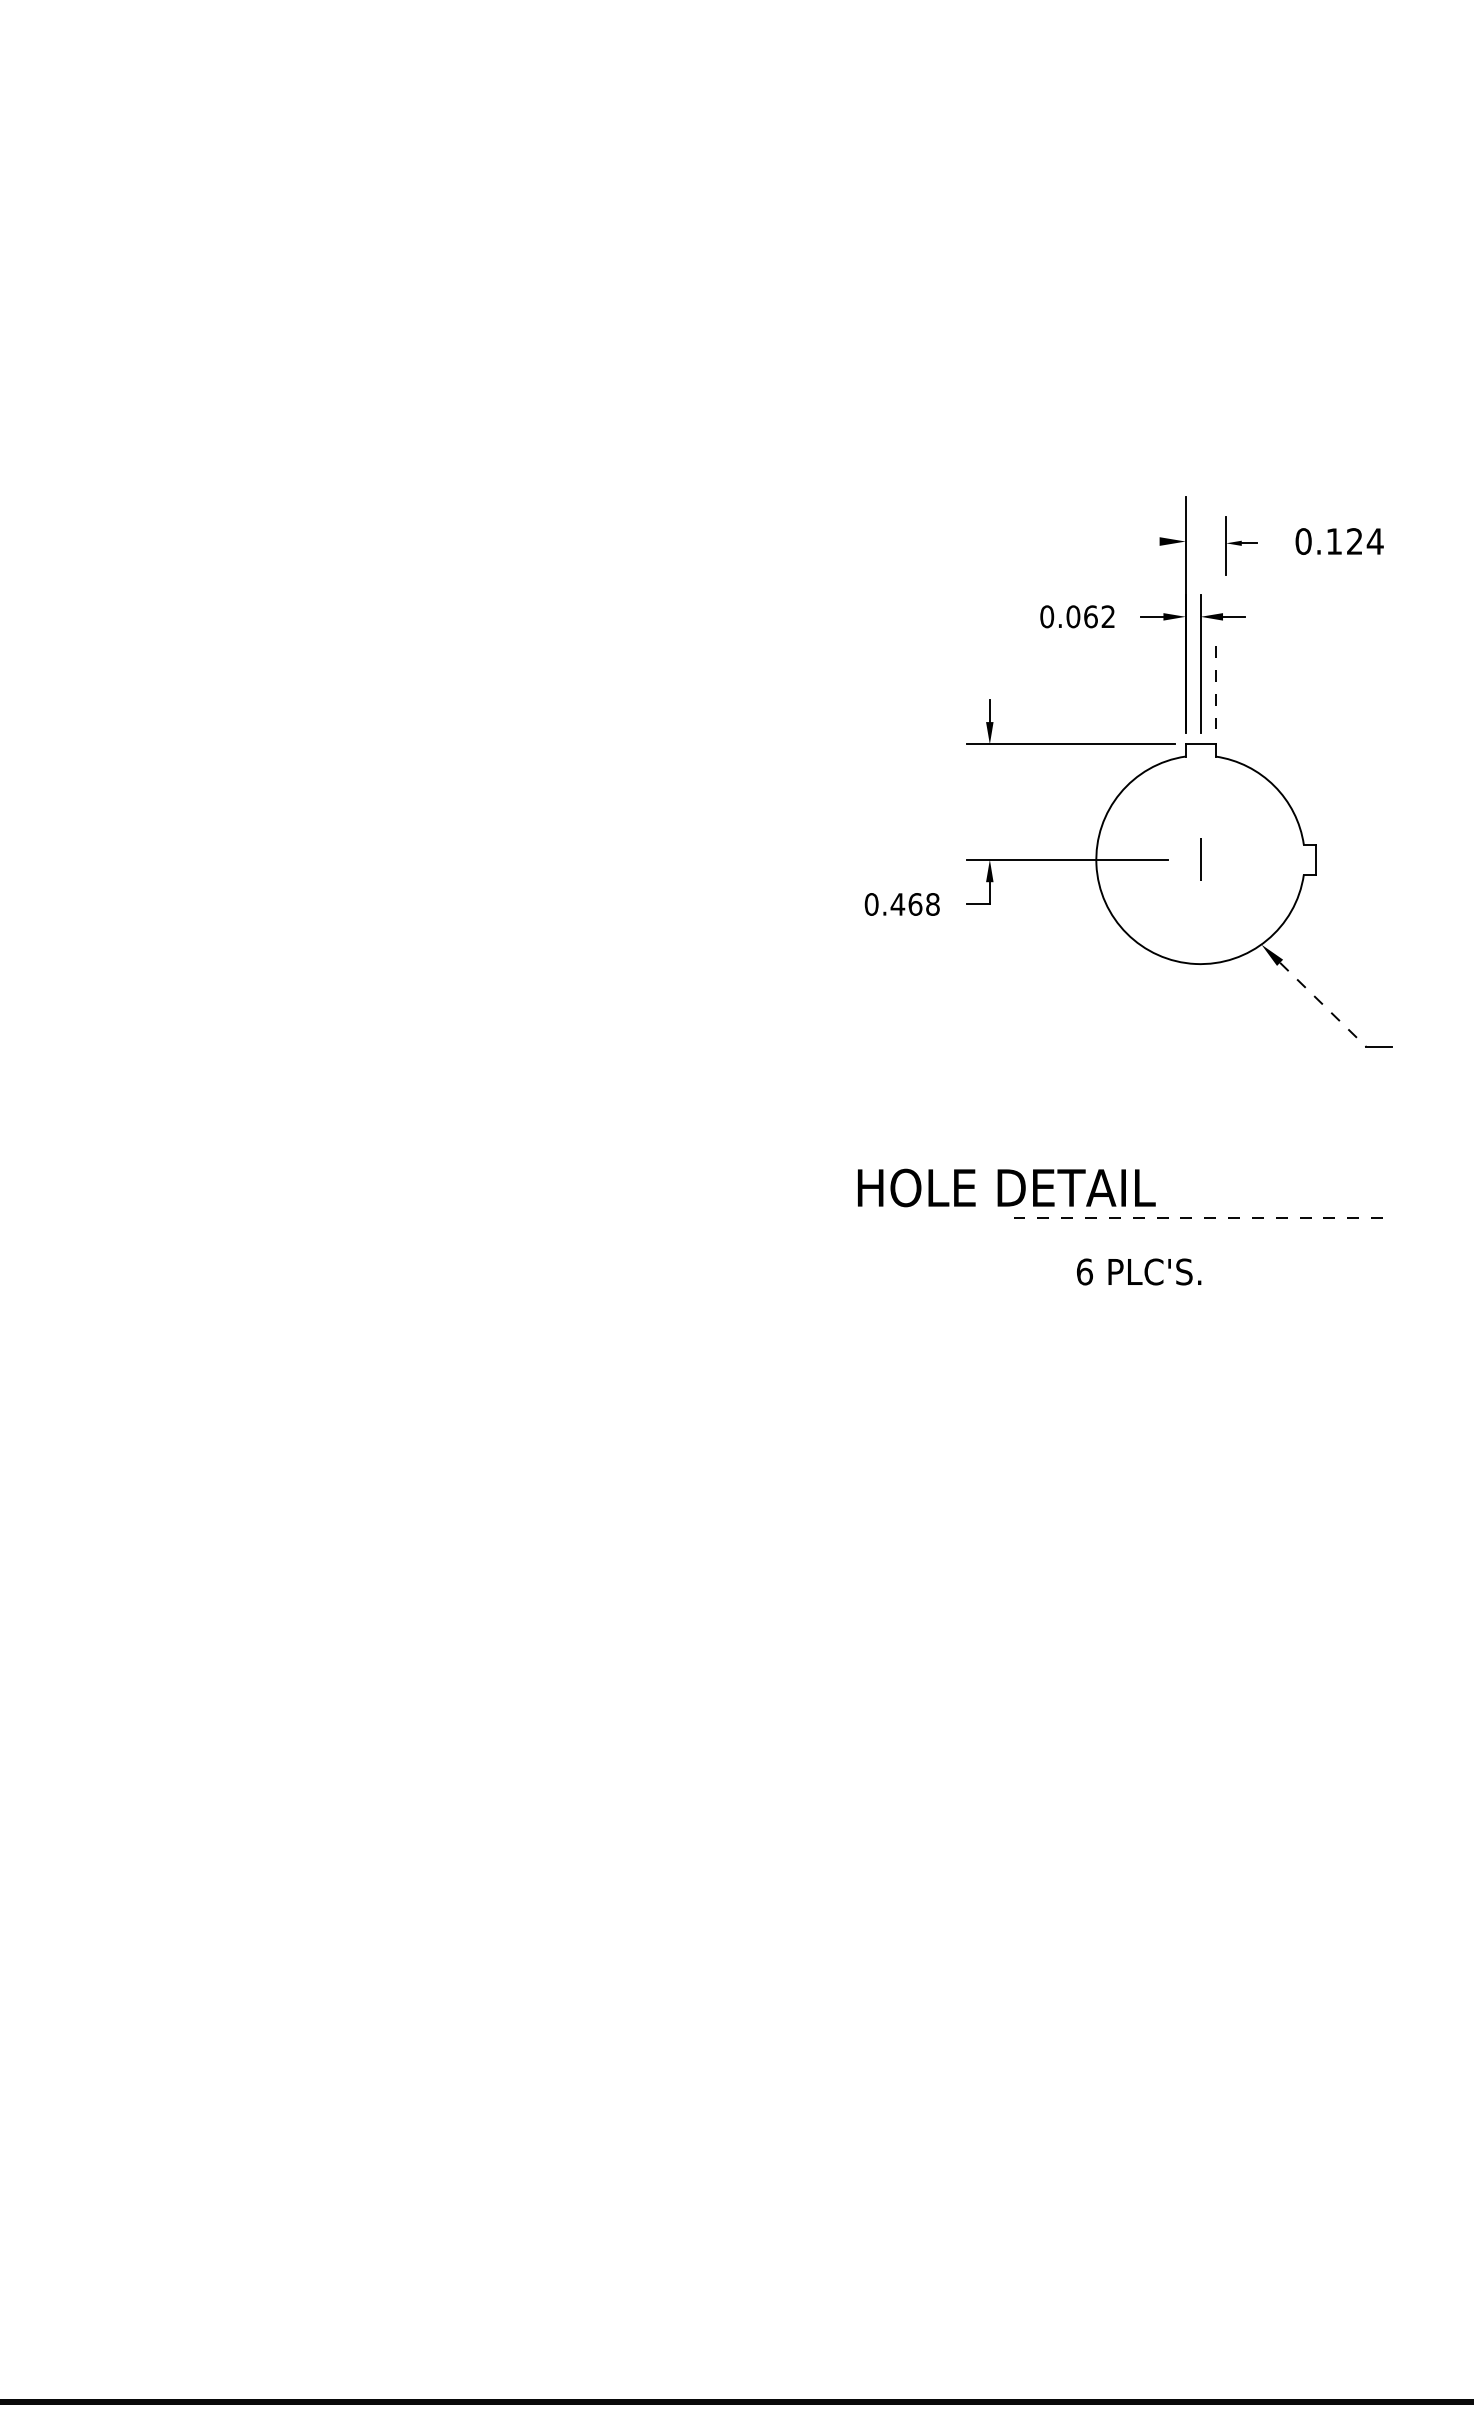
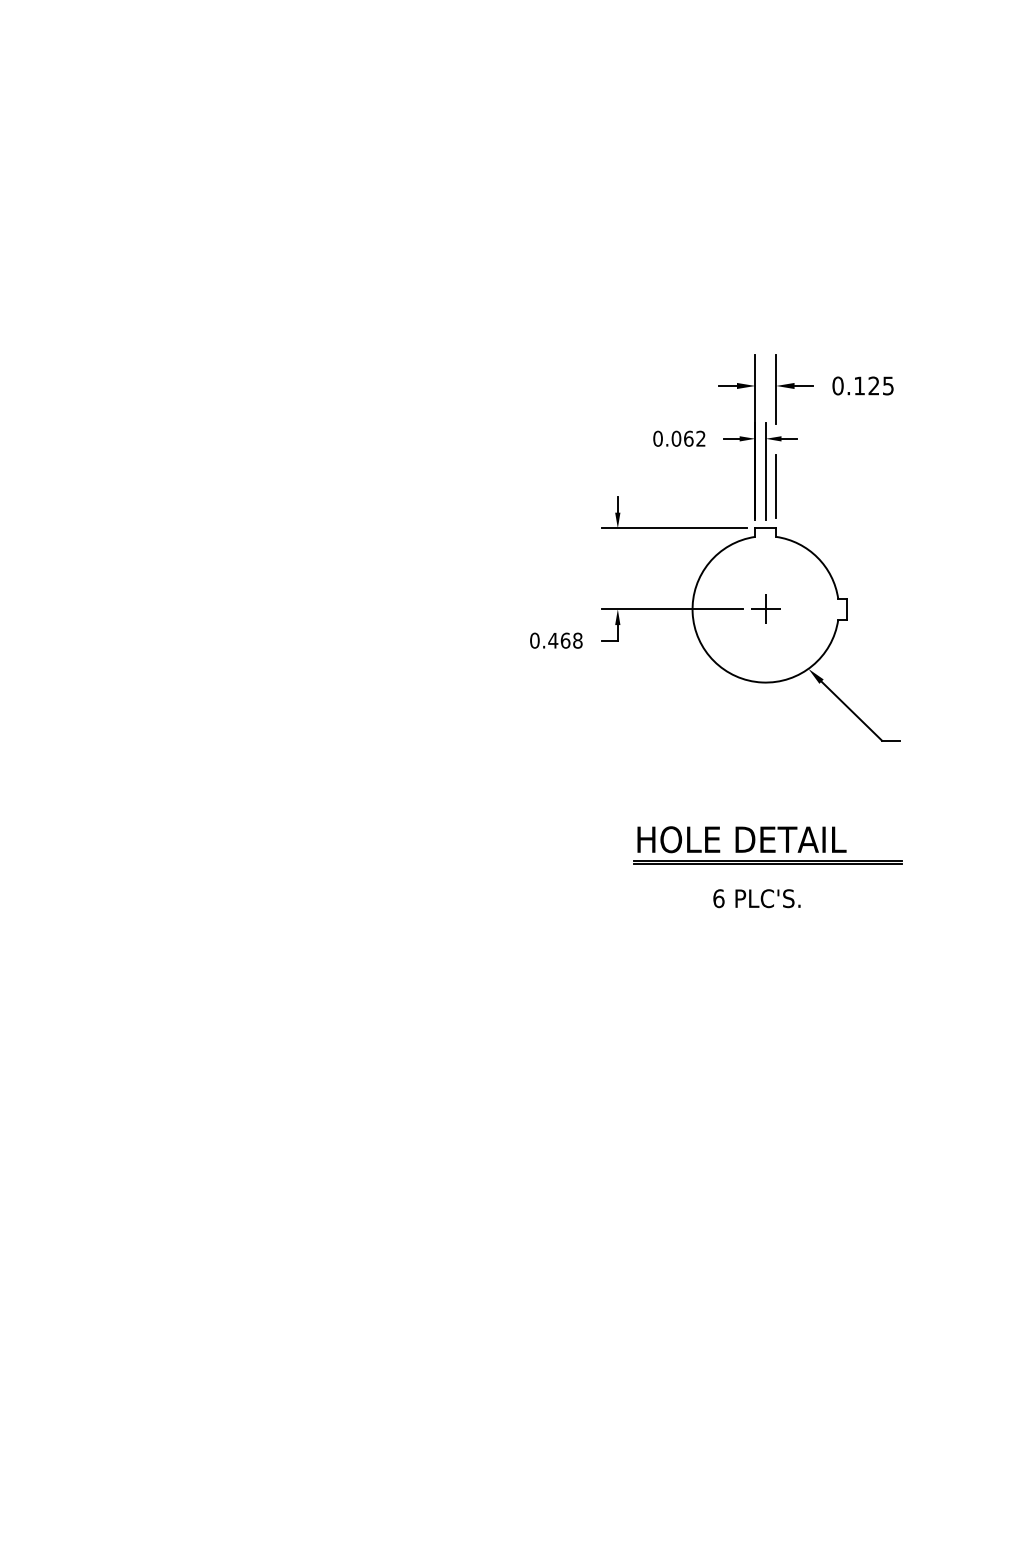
line: (1146, 541) -> (727, 385), added
text: (1374, 541) -> (887, 385), 0.124 -> 0.125
part: (1241, 545) -> (794, 388), size x1.67
line: (1215, 684) -> (776, 486), dashed -> solid
line: (1200, 859) -> (765, 609), added
line: (1323, 1005) -> (852, 711), dashed -> solid
text: (1006, 1187) -> (741, 839), moved
line: (1204, 1217) -> (768, 860), dashed -> solid
line: (1204, 1222) -> (768, 863), added
text: (1139, 1271) -> (757, 898), moved

